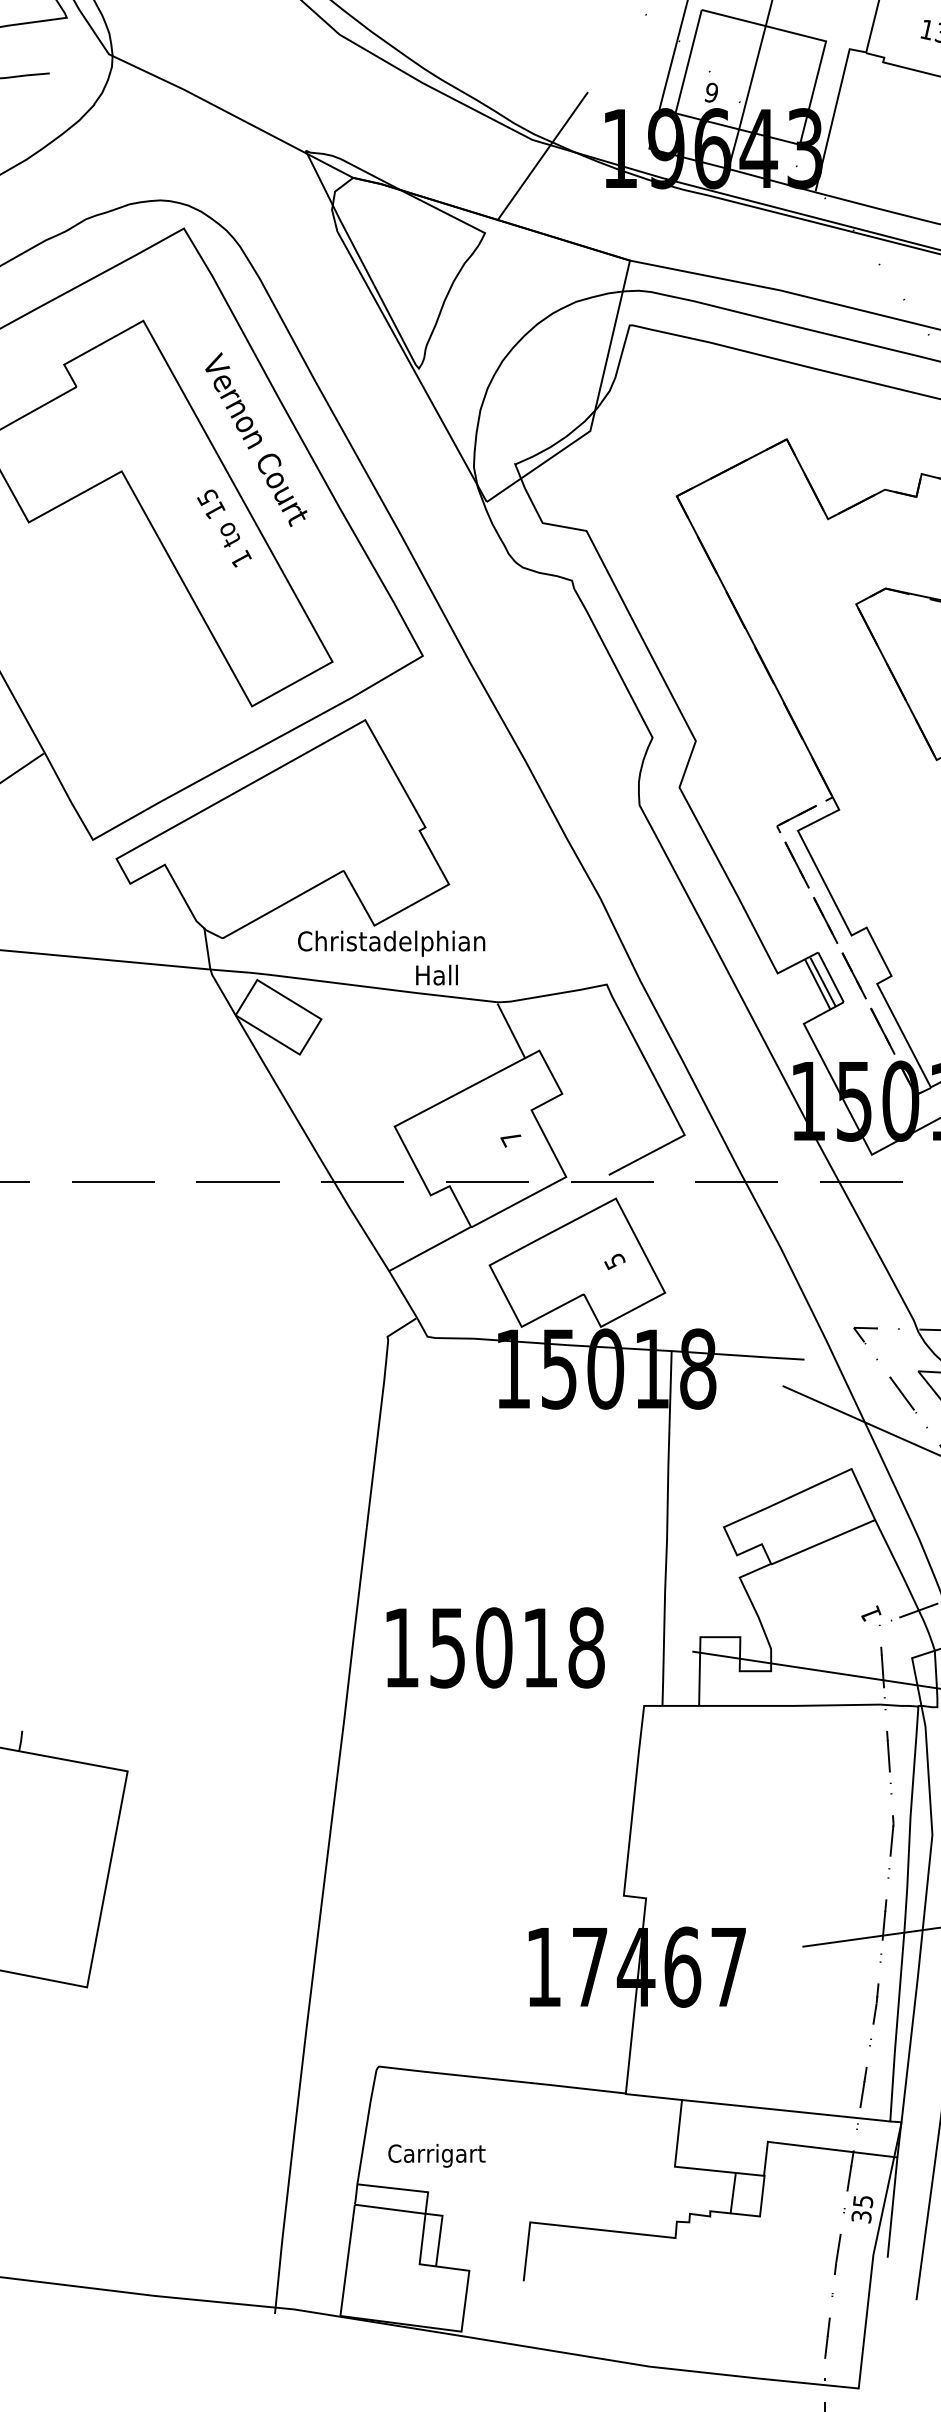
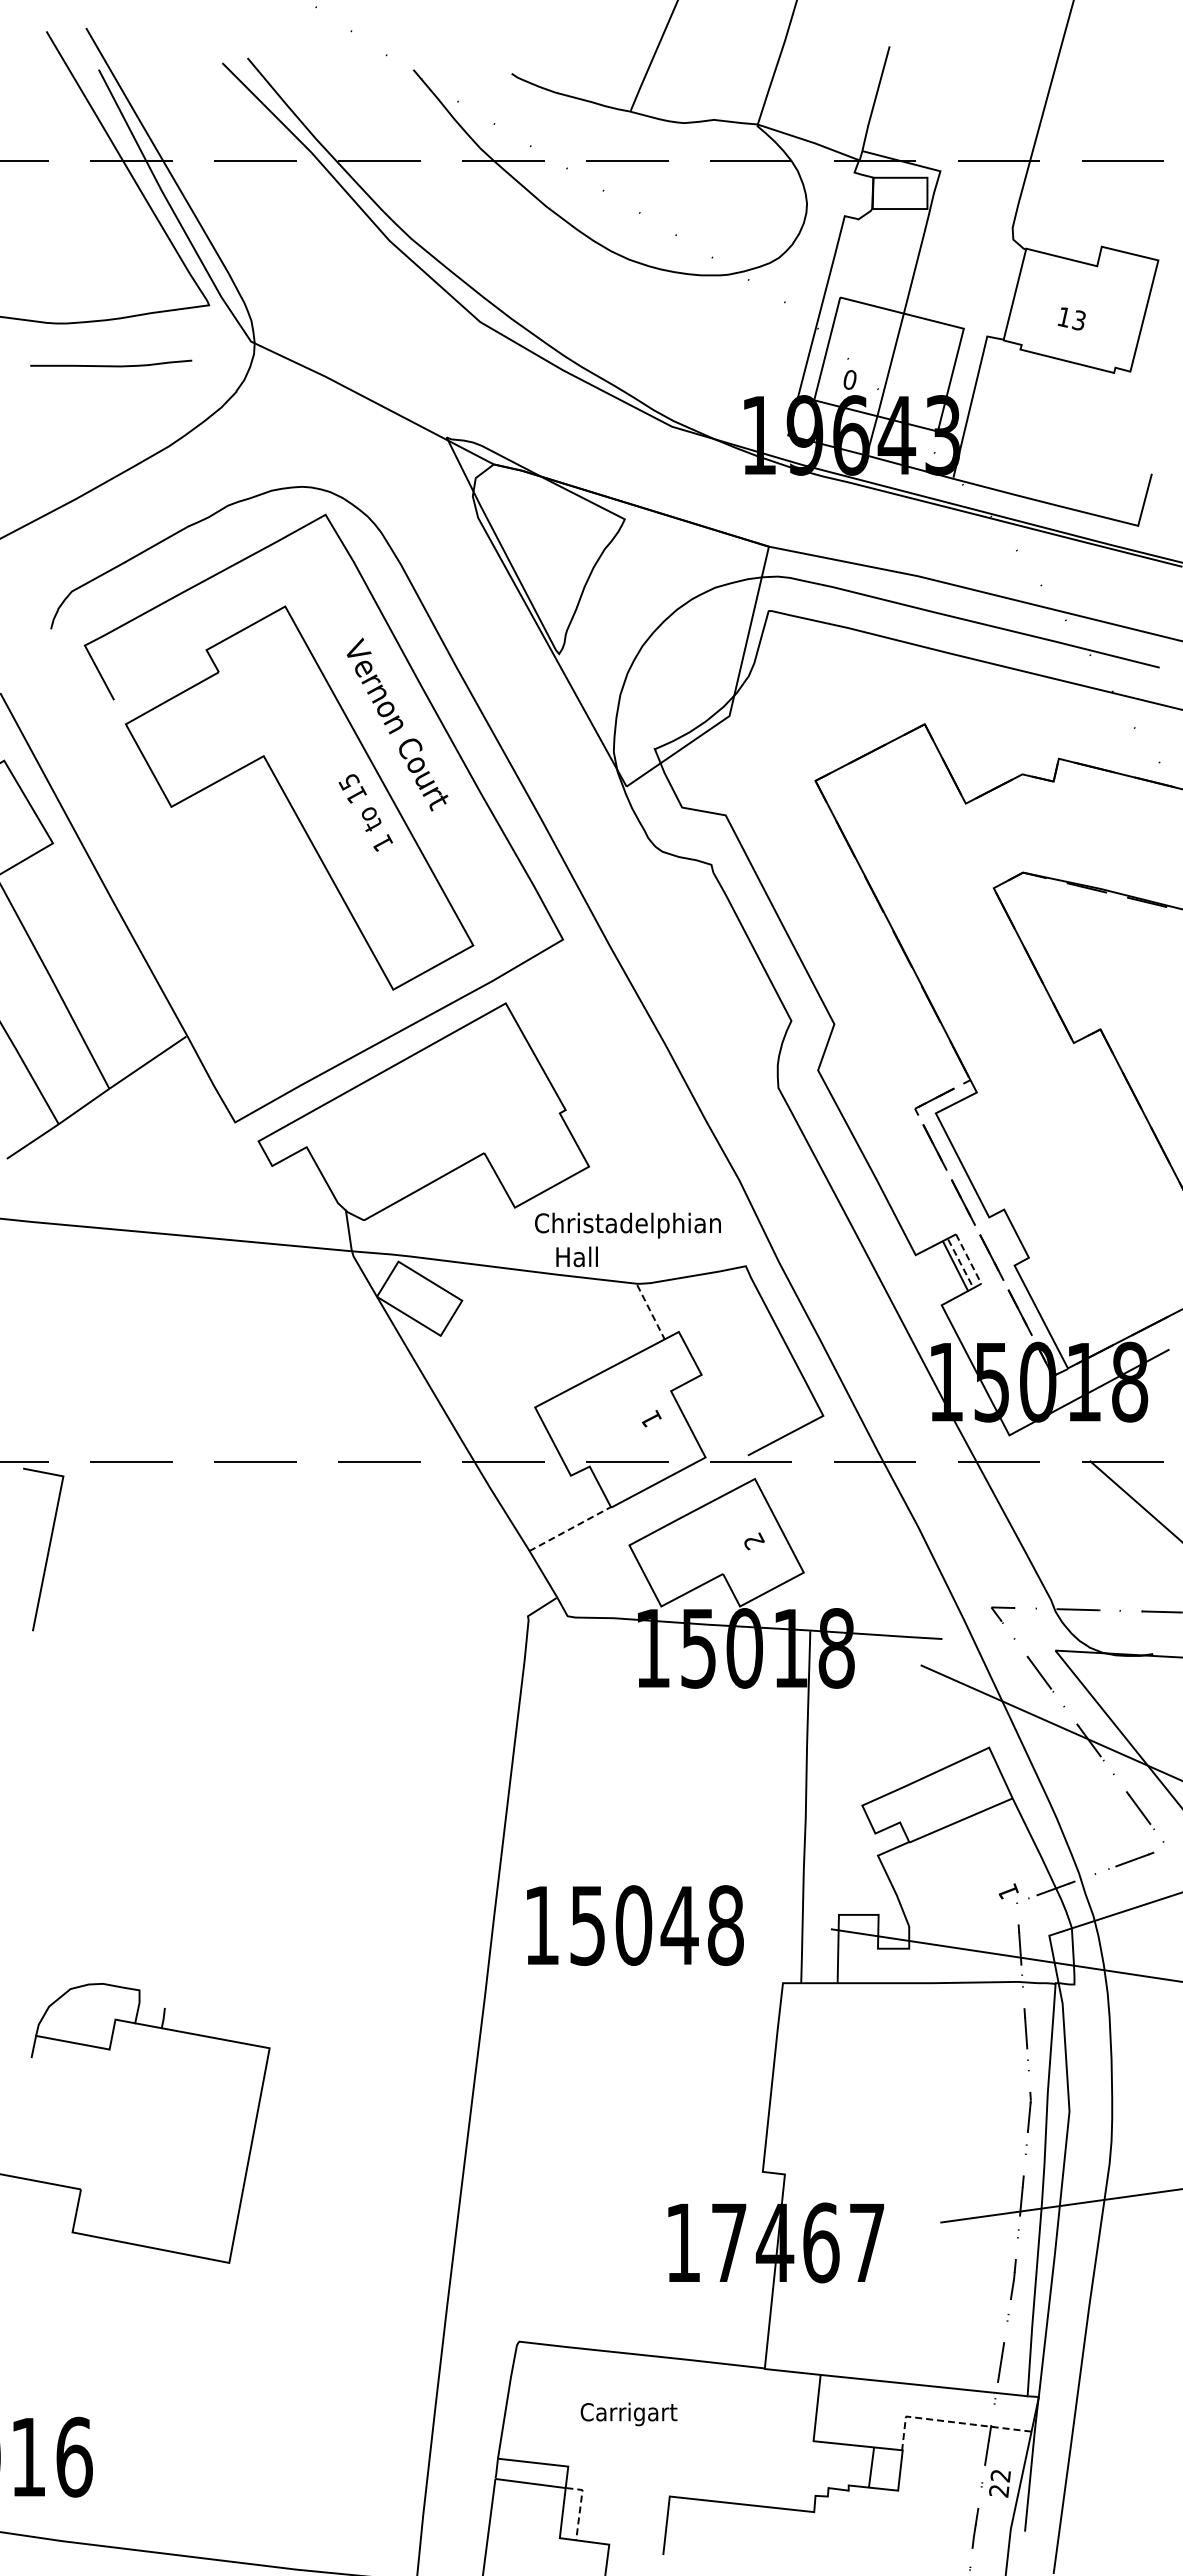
text: (711, 92) -> (849, 379), 9 -> 0
line: (542, 156) -> (681, 443), removed
text: (391, 943) -> (627, 1225), moved
line: (830, 977) -> (968, 1259), solid -> dashed
line: (823, 982) -> (961, 1264), solid -> dashed
line: (511, 1031) -> (651, 1312), solid -> dashed
text: (510, 1138) -> (650, 1419), 7 -> 1
line: (430, 1249) -> (570, 1529), solid -> dashed
text: (614, 1261) -> (753, 1541), 5 -> 2
text: (540, 1647) -> (679, 1925), 15018 -> 15048
line: (815, 2147) -> (953, 2422), solid -> dashed
text: (436, 2155) -> (628, 2414), moved
text: (861, 2209) -> (999, 2483), 35 -> 22
line: (440, 2232) -> (580, 2506), solid -> dashed

